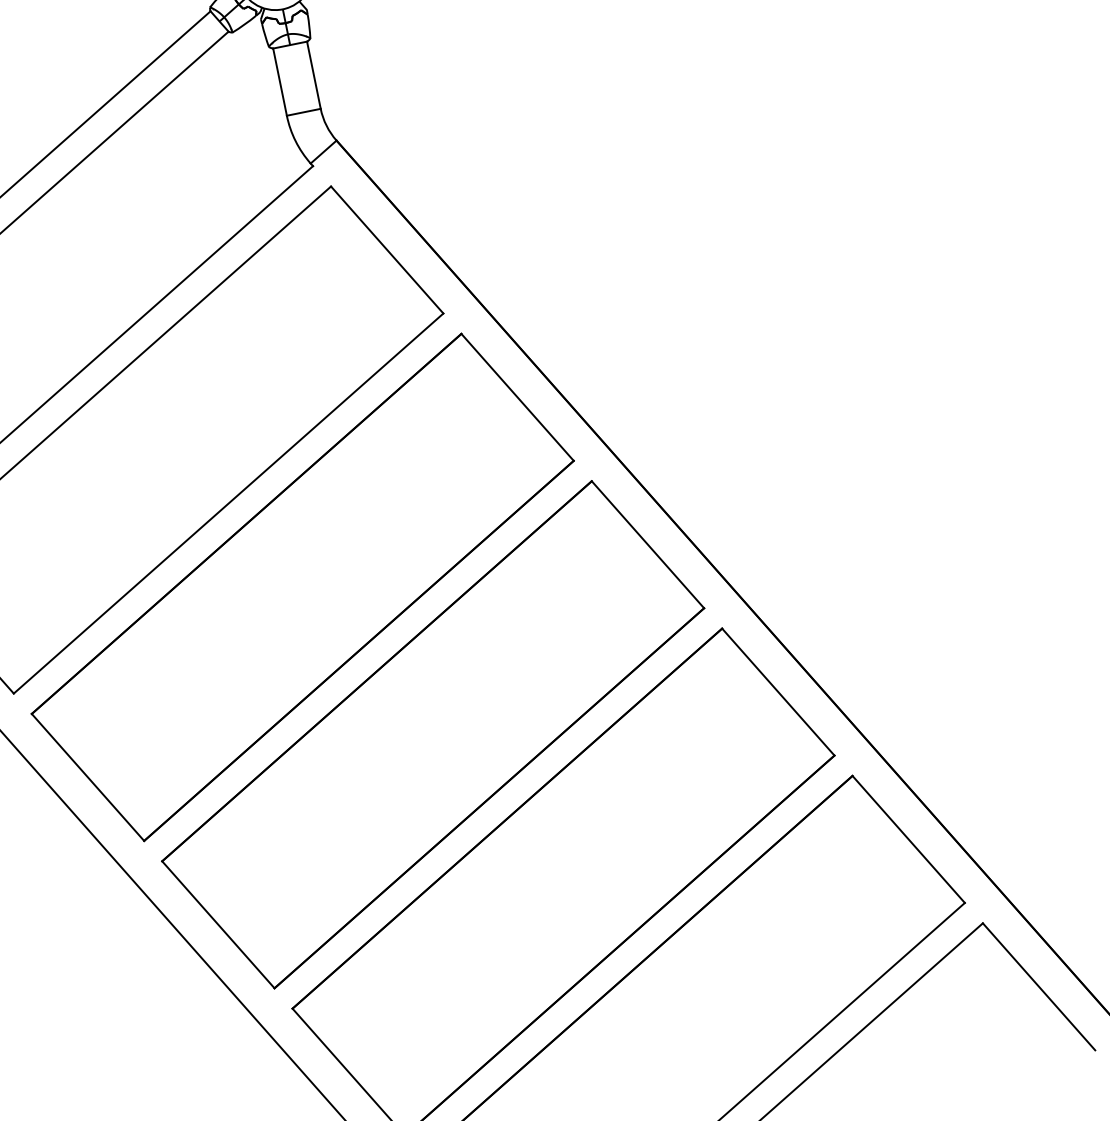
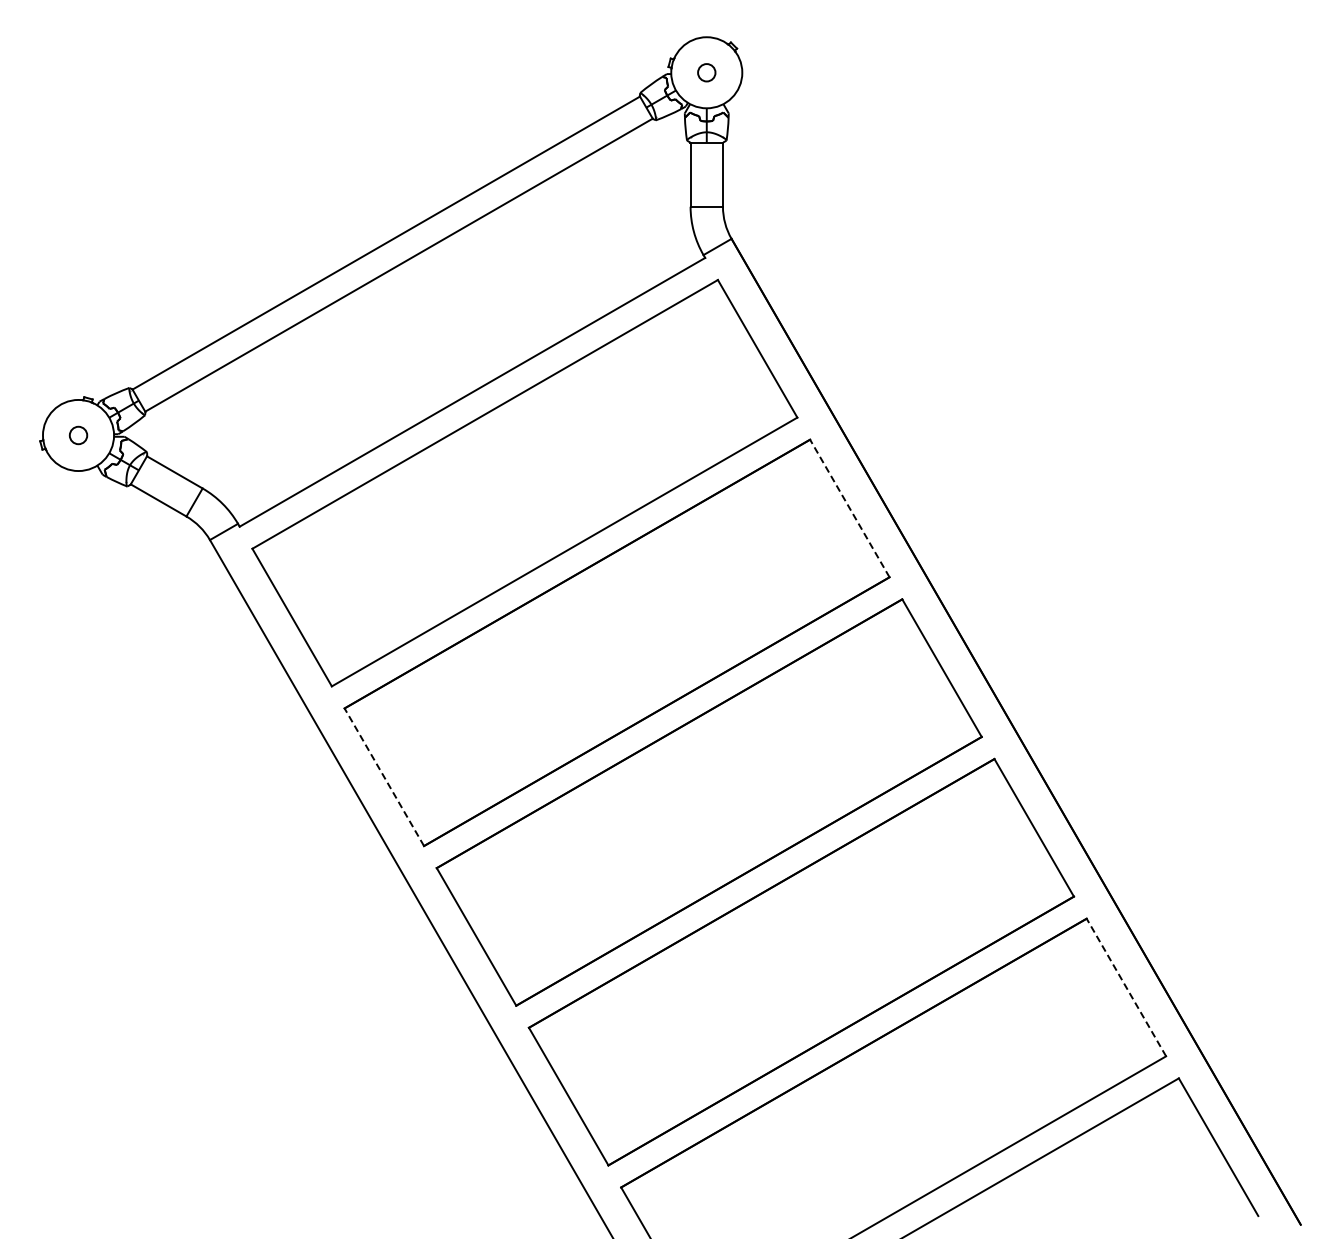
line: (517, 397) -> (849, 508), solid -> dashed
line: (88, 776) -> (384, 776), solid -> dashed
line: (908, 839) -> (1126, 987), solid -> dashed

